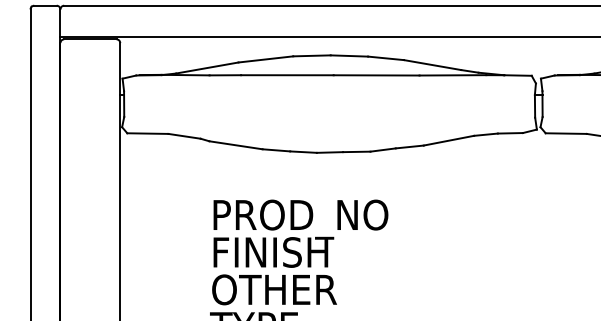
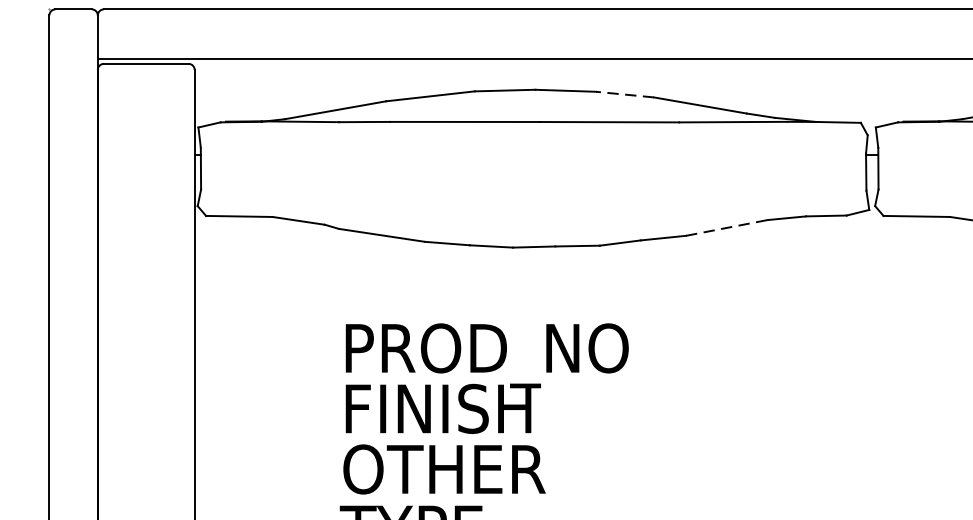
line: (385, 58) -> (624, 94), solid -> dashed
line: (448, 140) -> (726, 227), solid -> dashed

